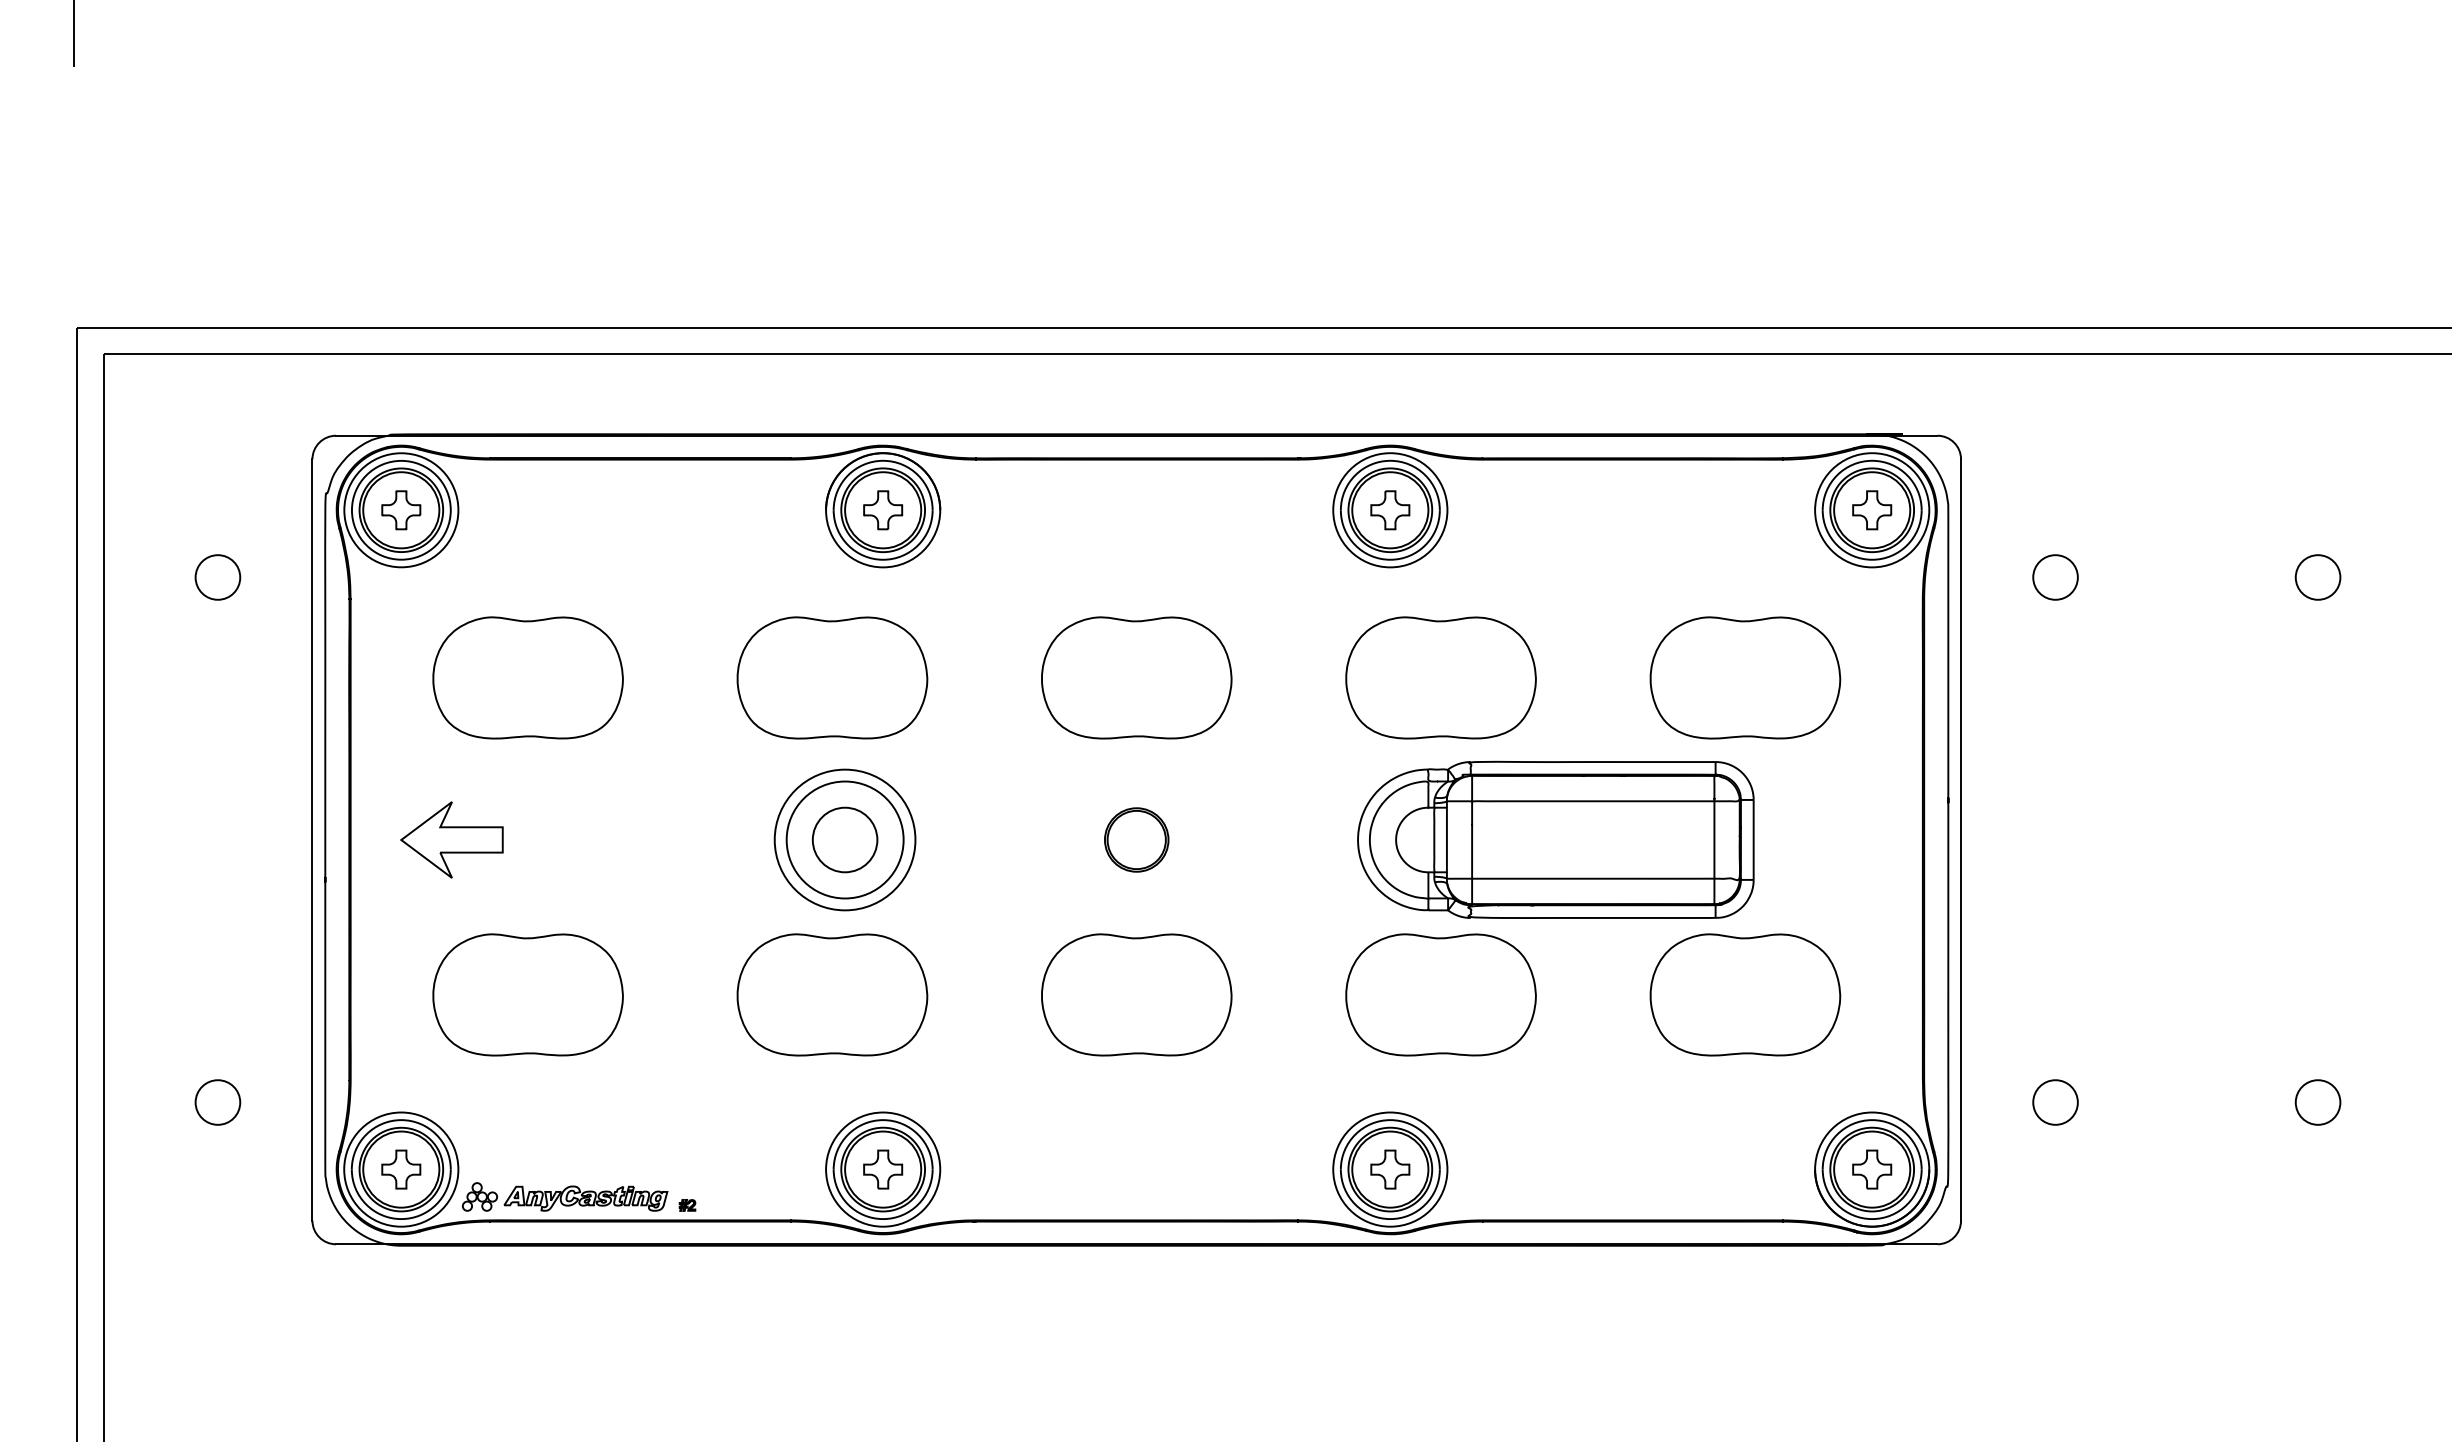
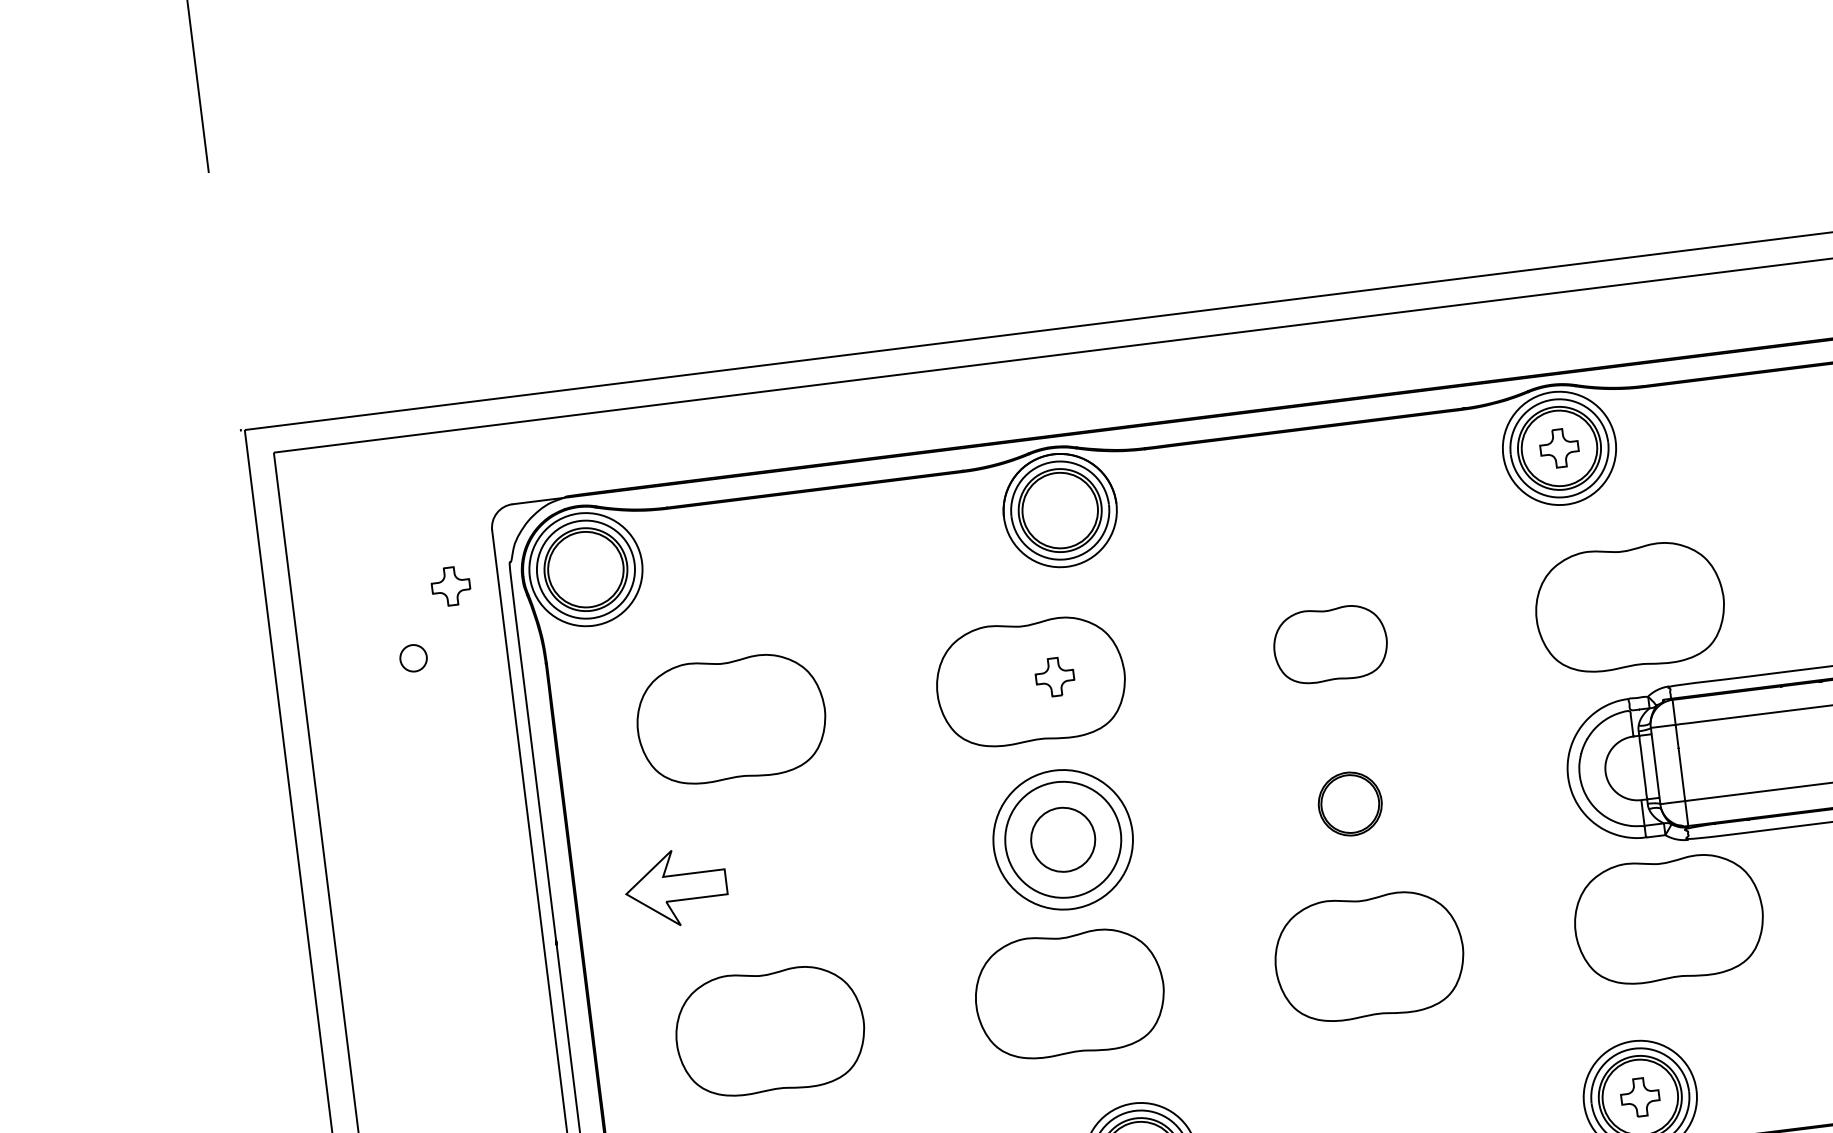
part: (401, 510) -> (451, 586), moved
part: (883, 510) -> (1055, 677), moved
circle: (217, 577) -> (413, 658), size x0.6
part: (1136, 677) -> (1330, 644), size x0.6

